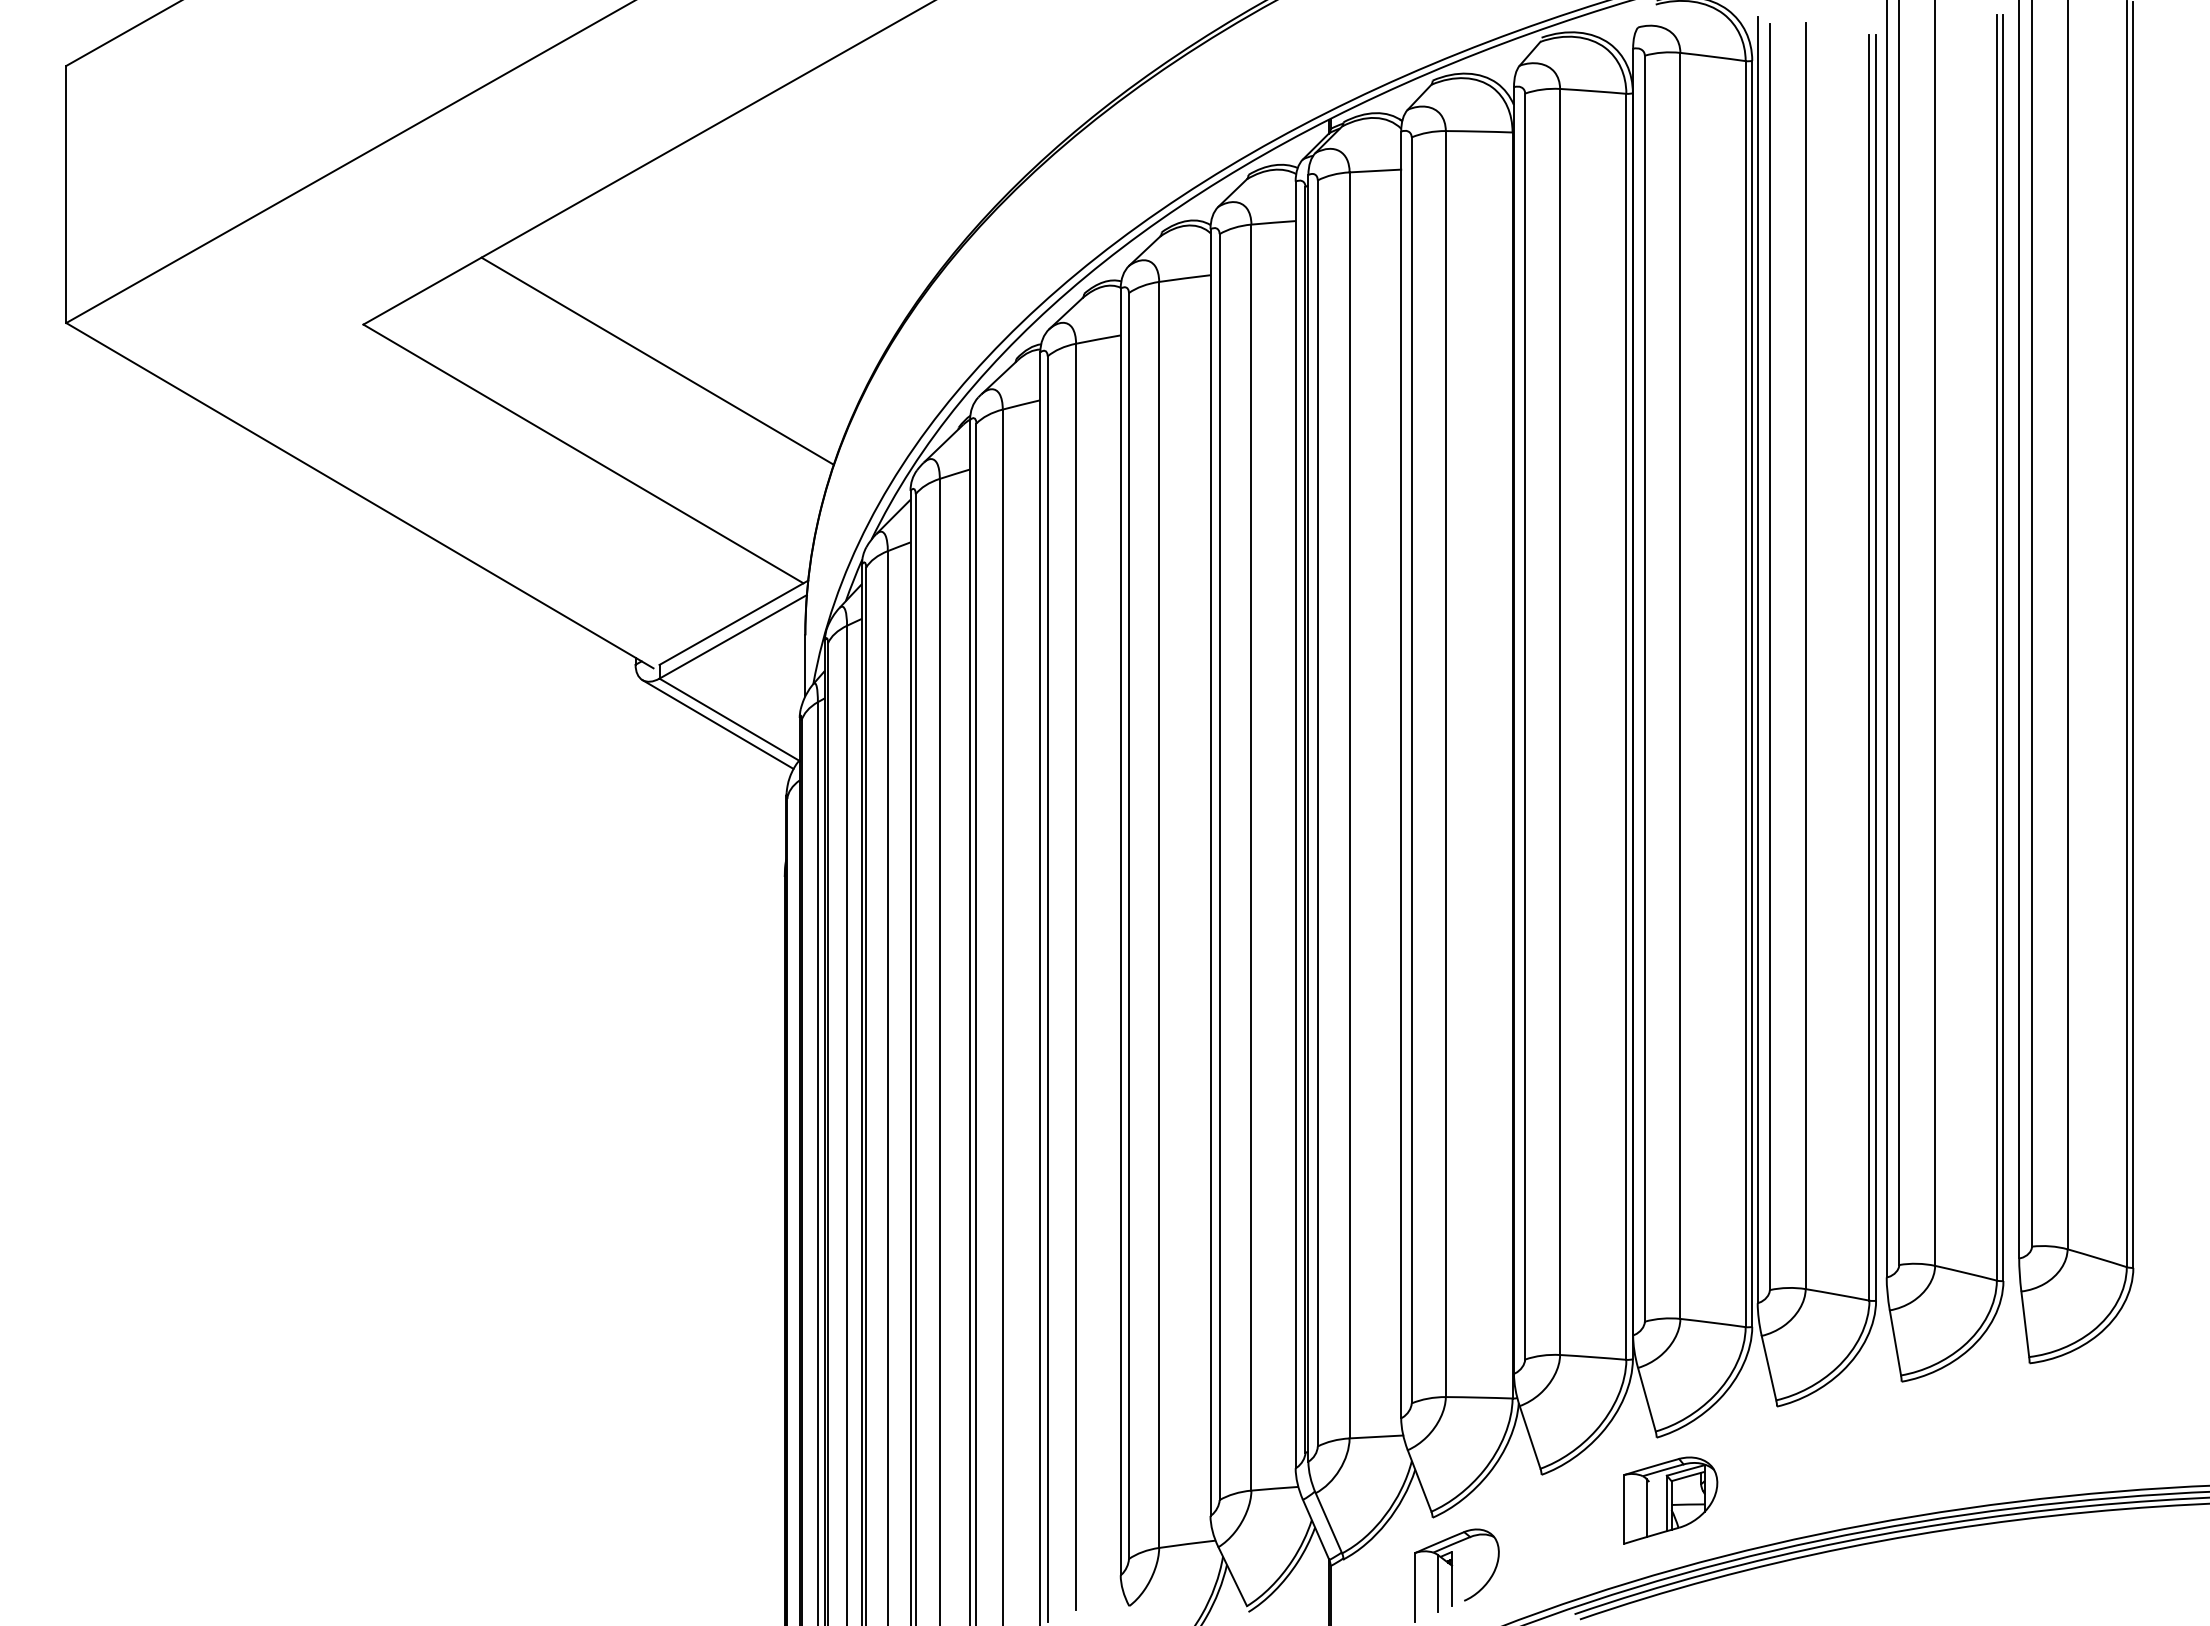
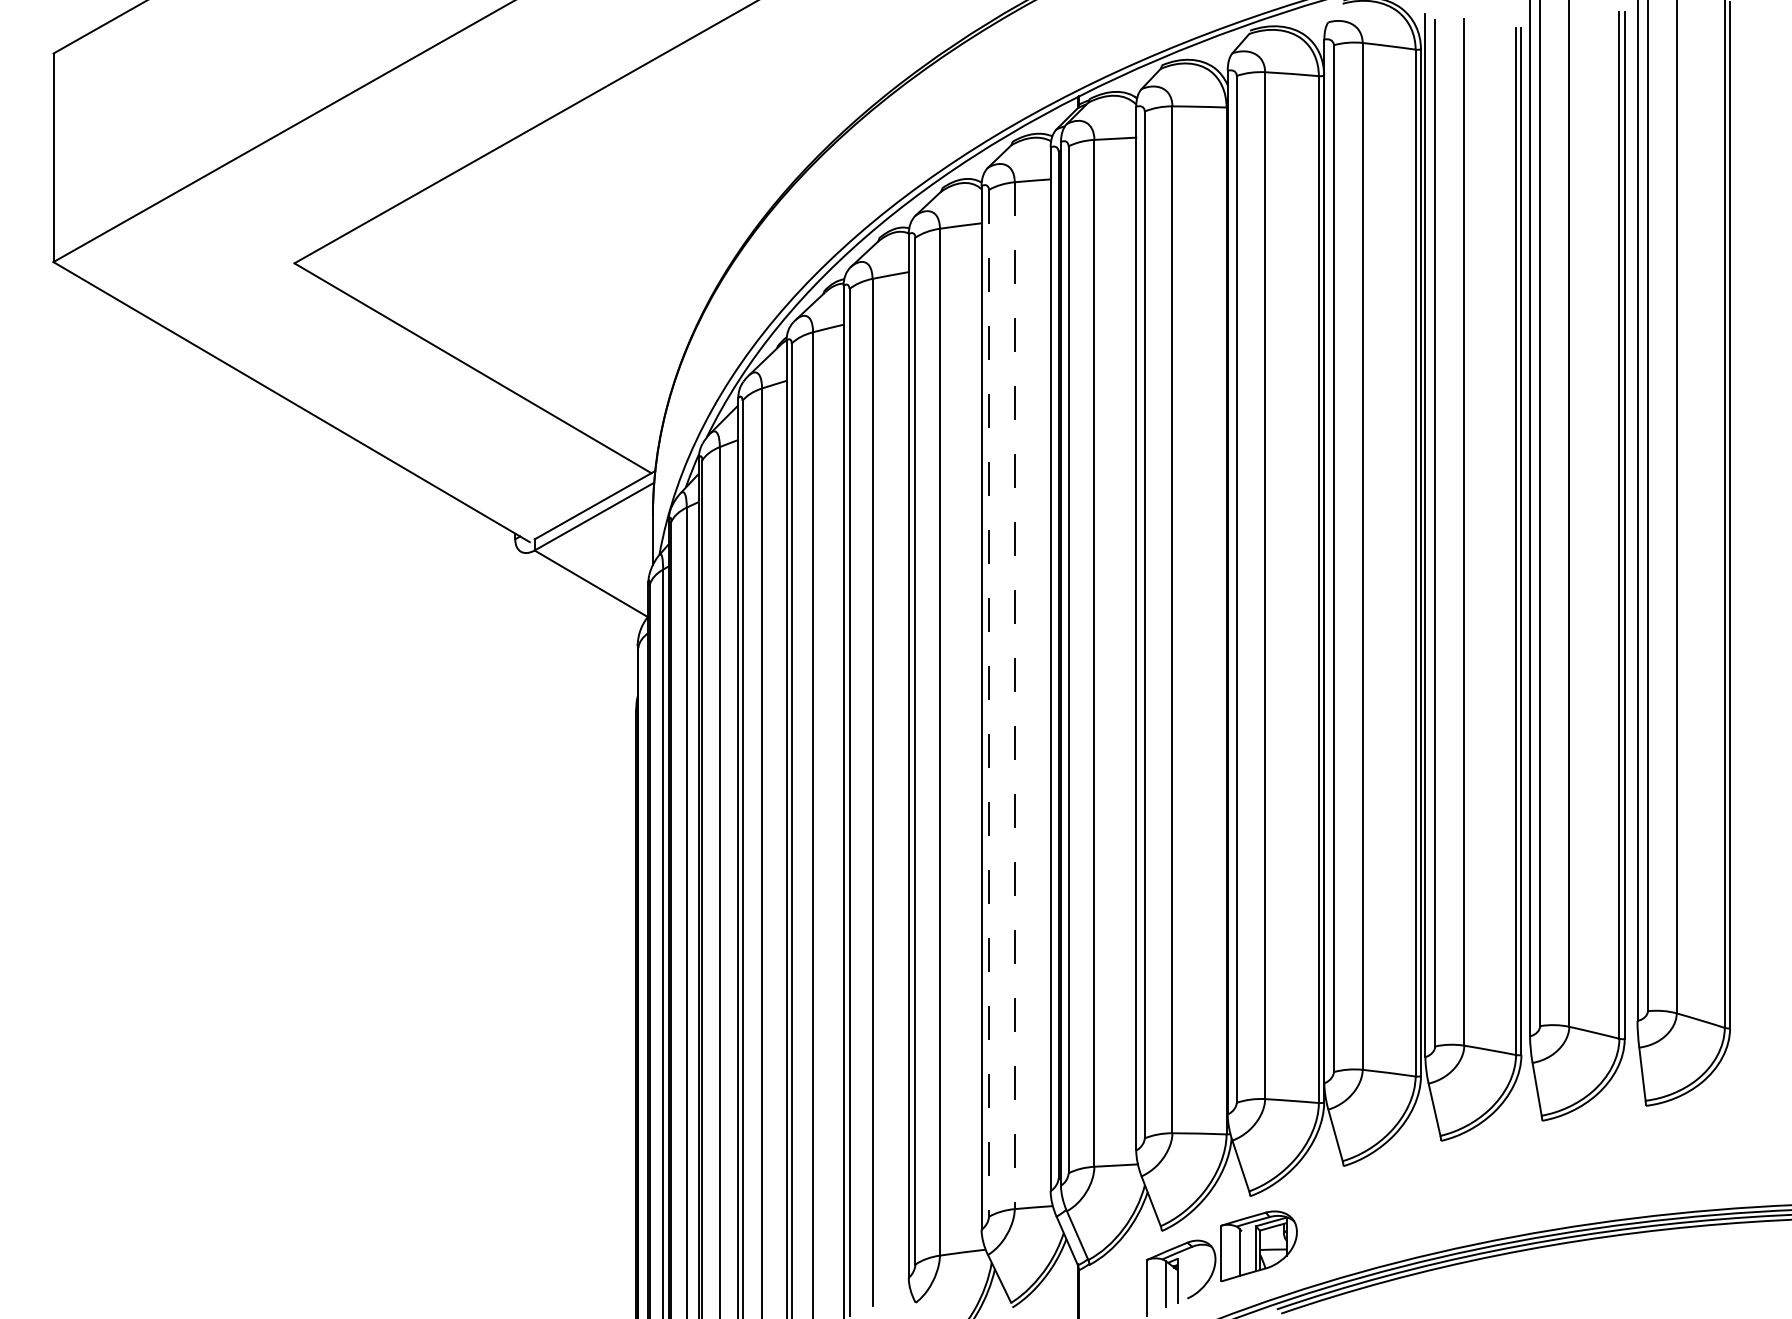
line: (657, 360) -> (533, 292), removed
line: (717, 724) -> (581, 587), removed
line: (1251, 858) -> (1014, 696), solid -> dashed
line: (1219, 867) -> (988, 703), solid -> dashed
part: (1670, 1500) -> (1258, 1246), moved

